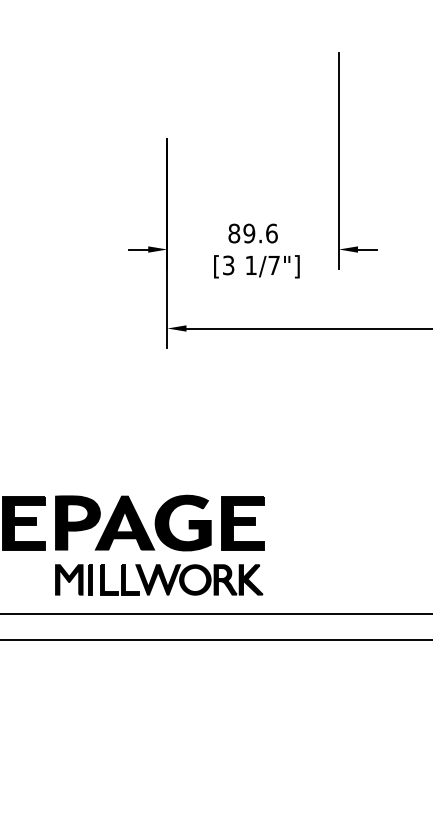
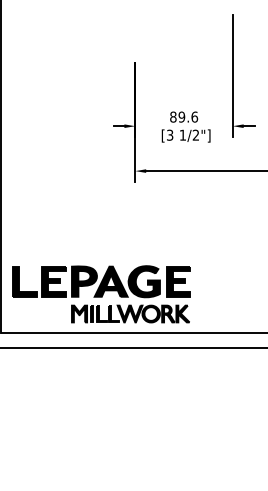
text: (273, 264) -> (195, 134), 1/7"] -> 1/2"]

